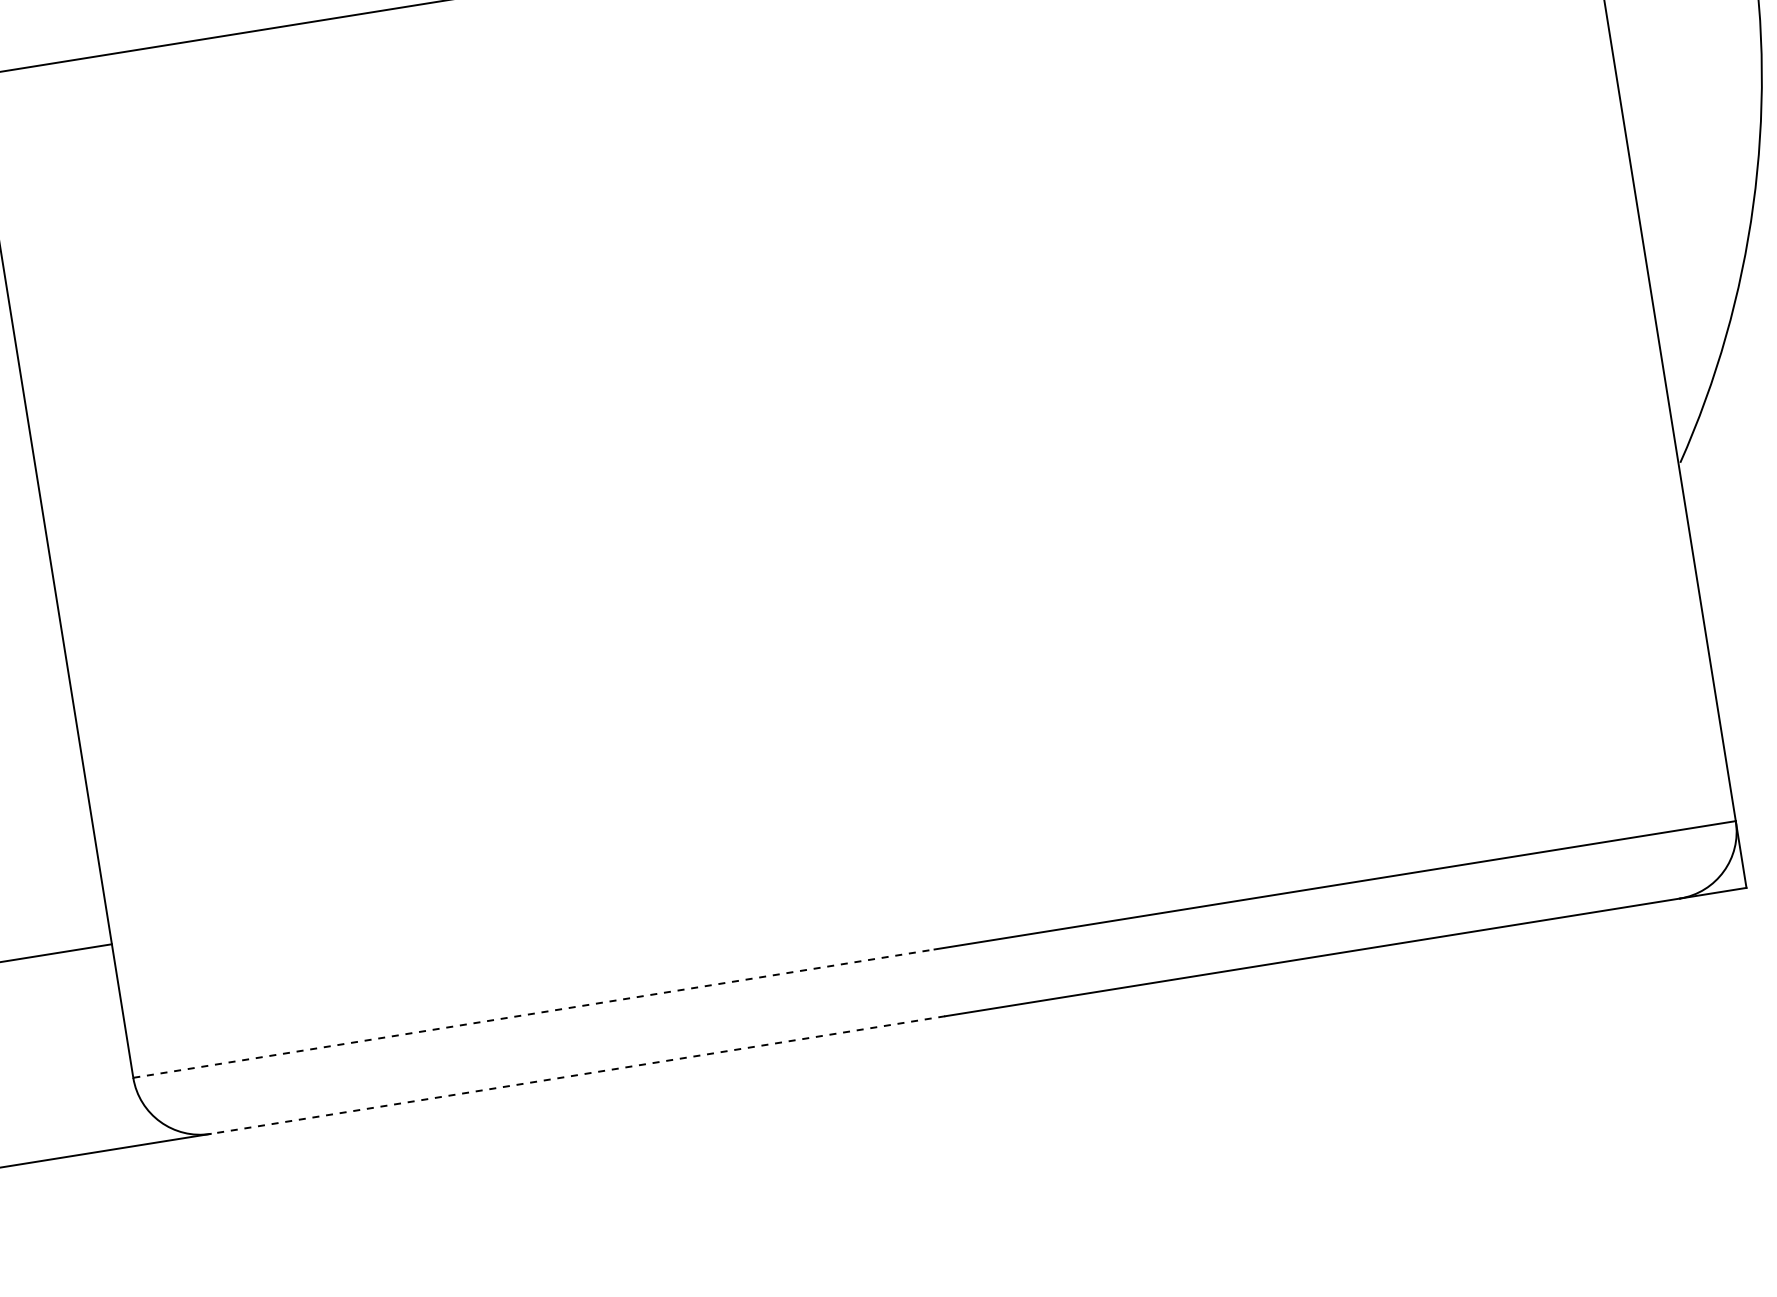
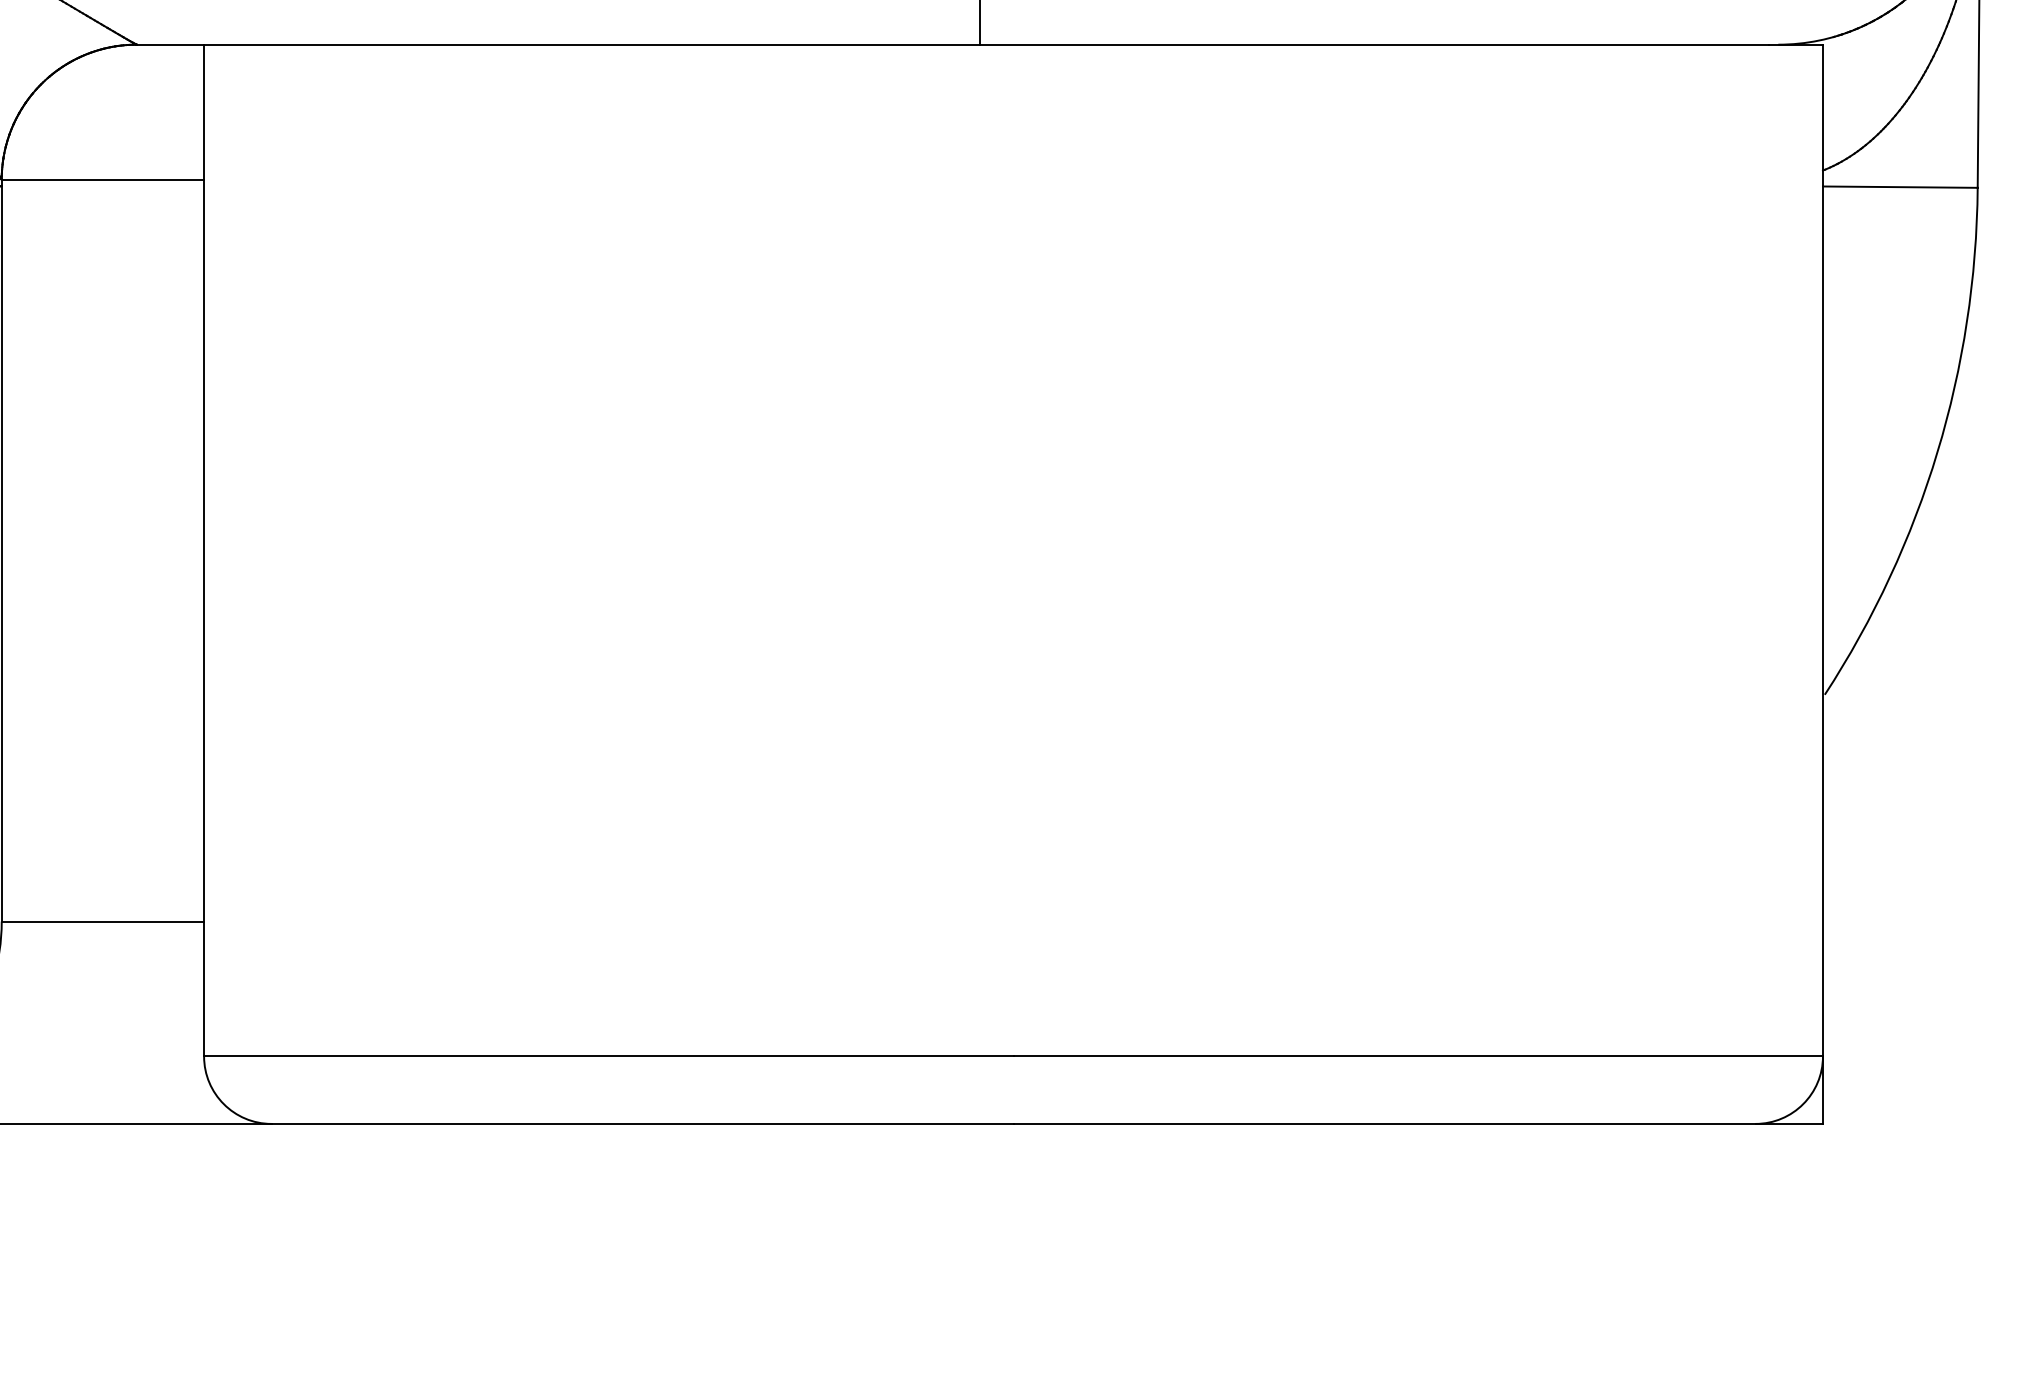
line: (533, 1013) -> (608, 1056), dashed -> solid
line: (577, 1074) -> (642, 1123), dashed -> solid

